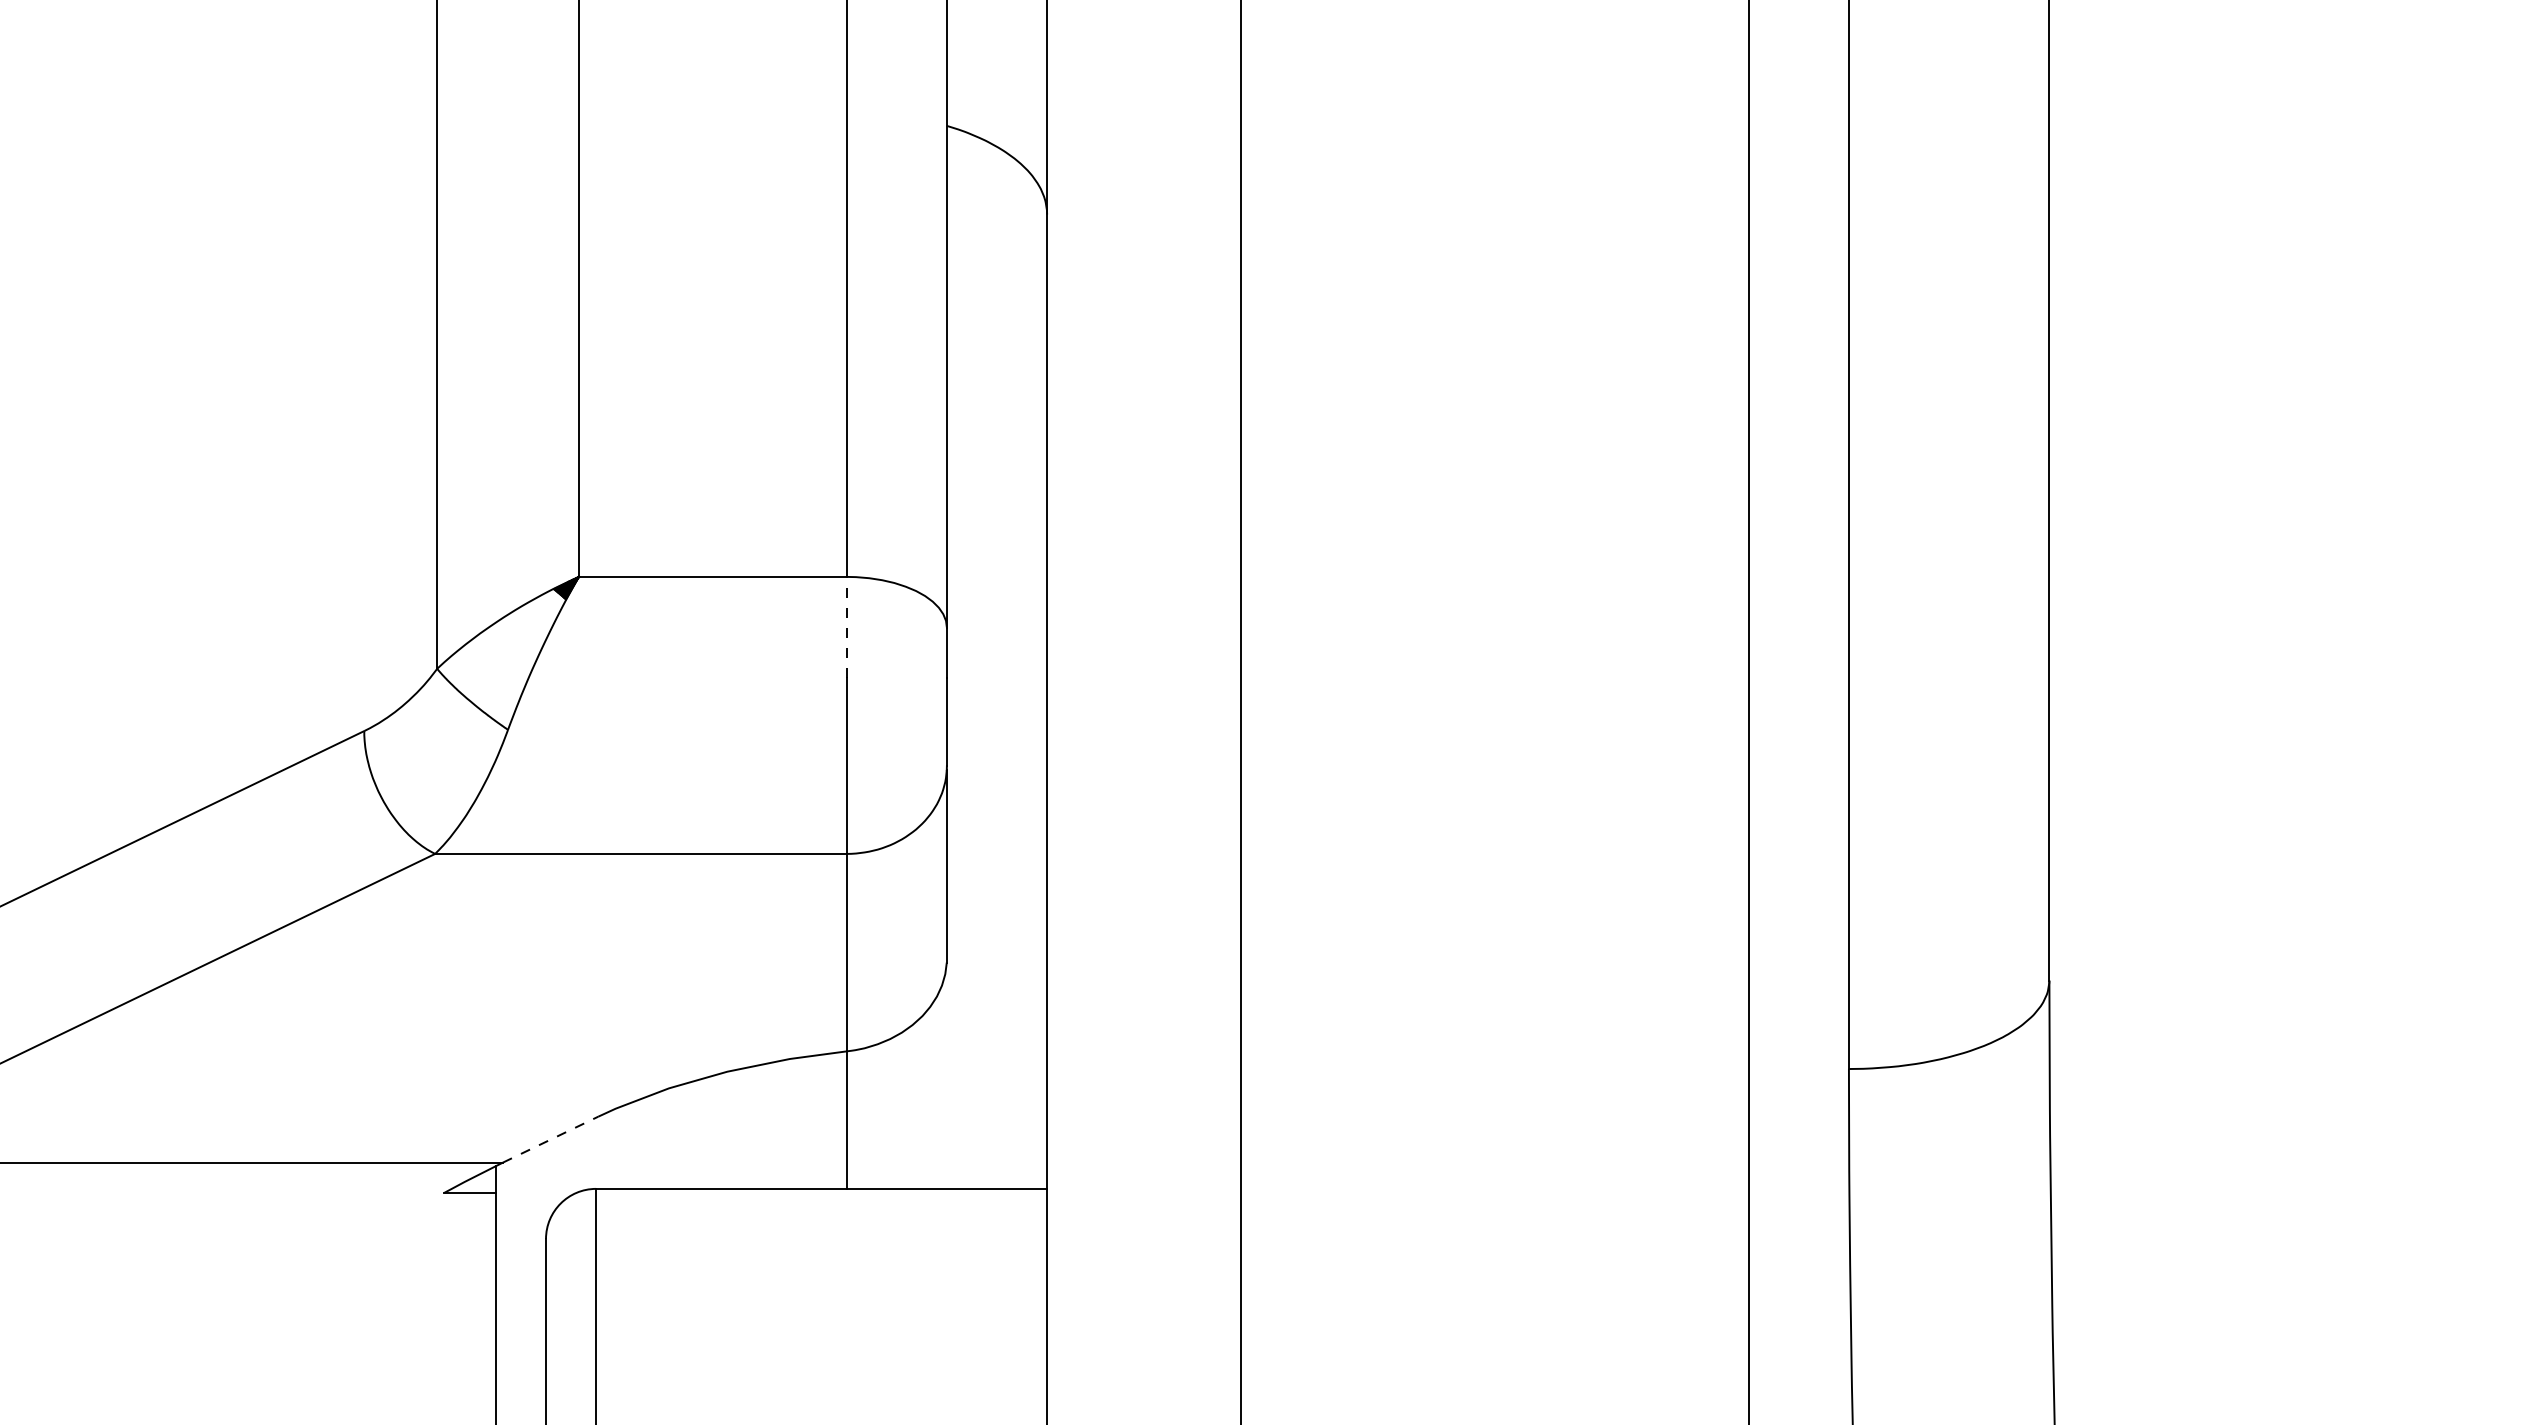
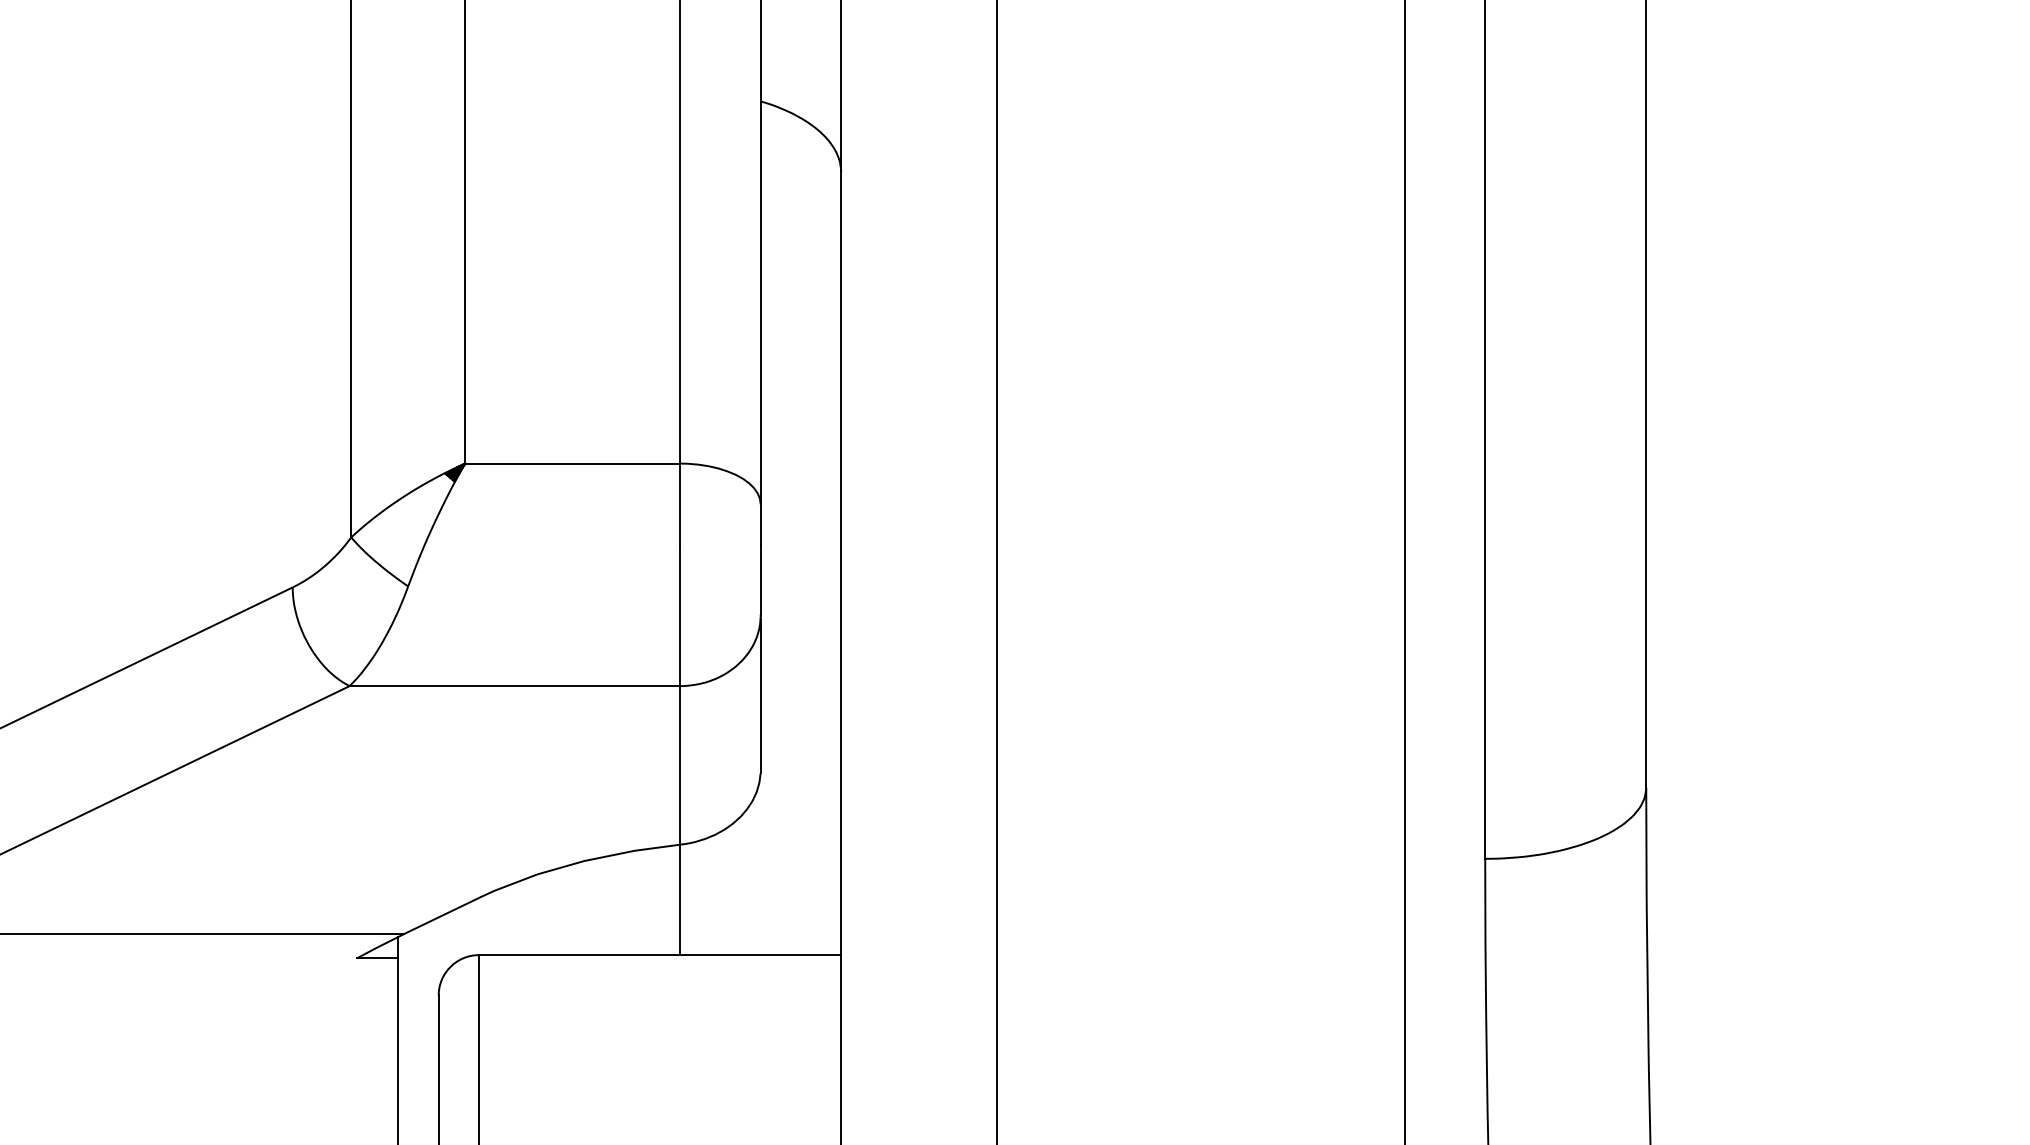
line: (846, 627) -> (680, 504), dashed -> solid
line: (550, 1139) -> (442, 915), dashed -> solid

